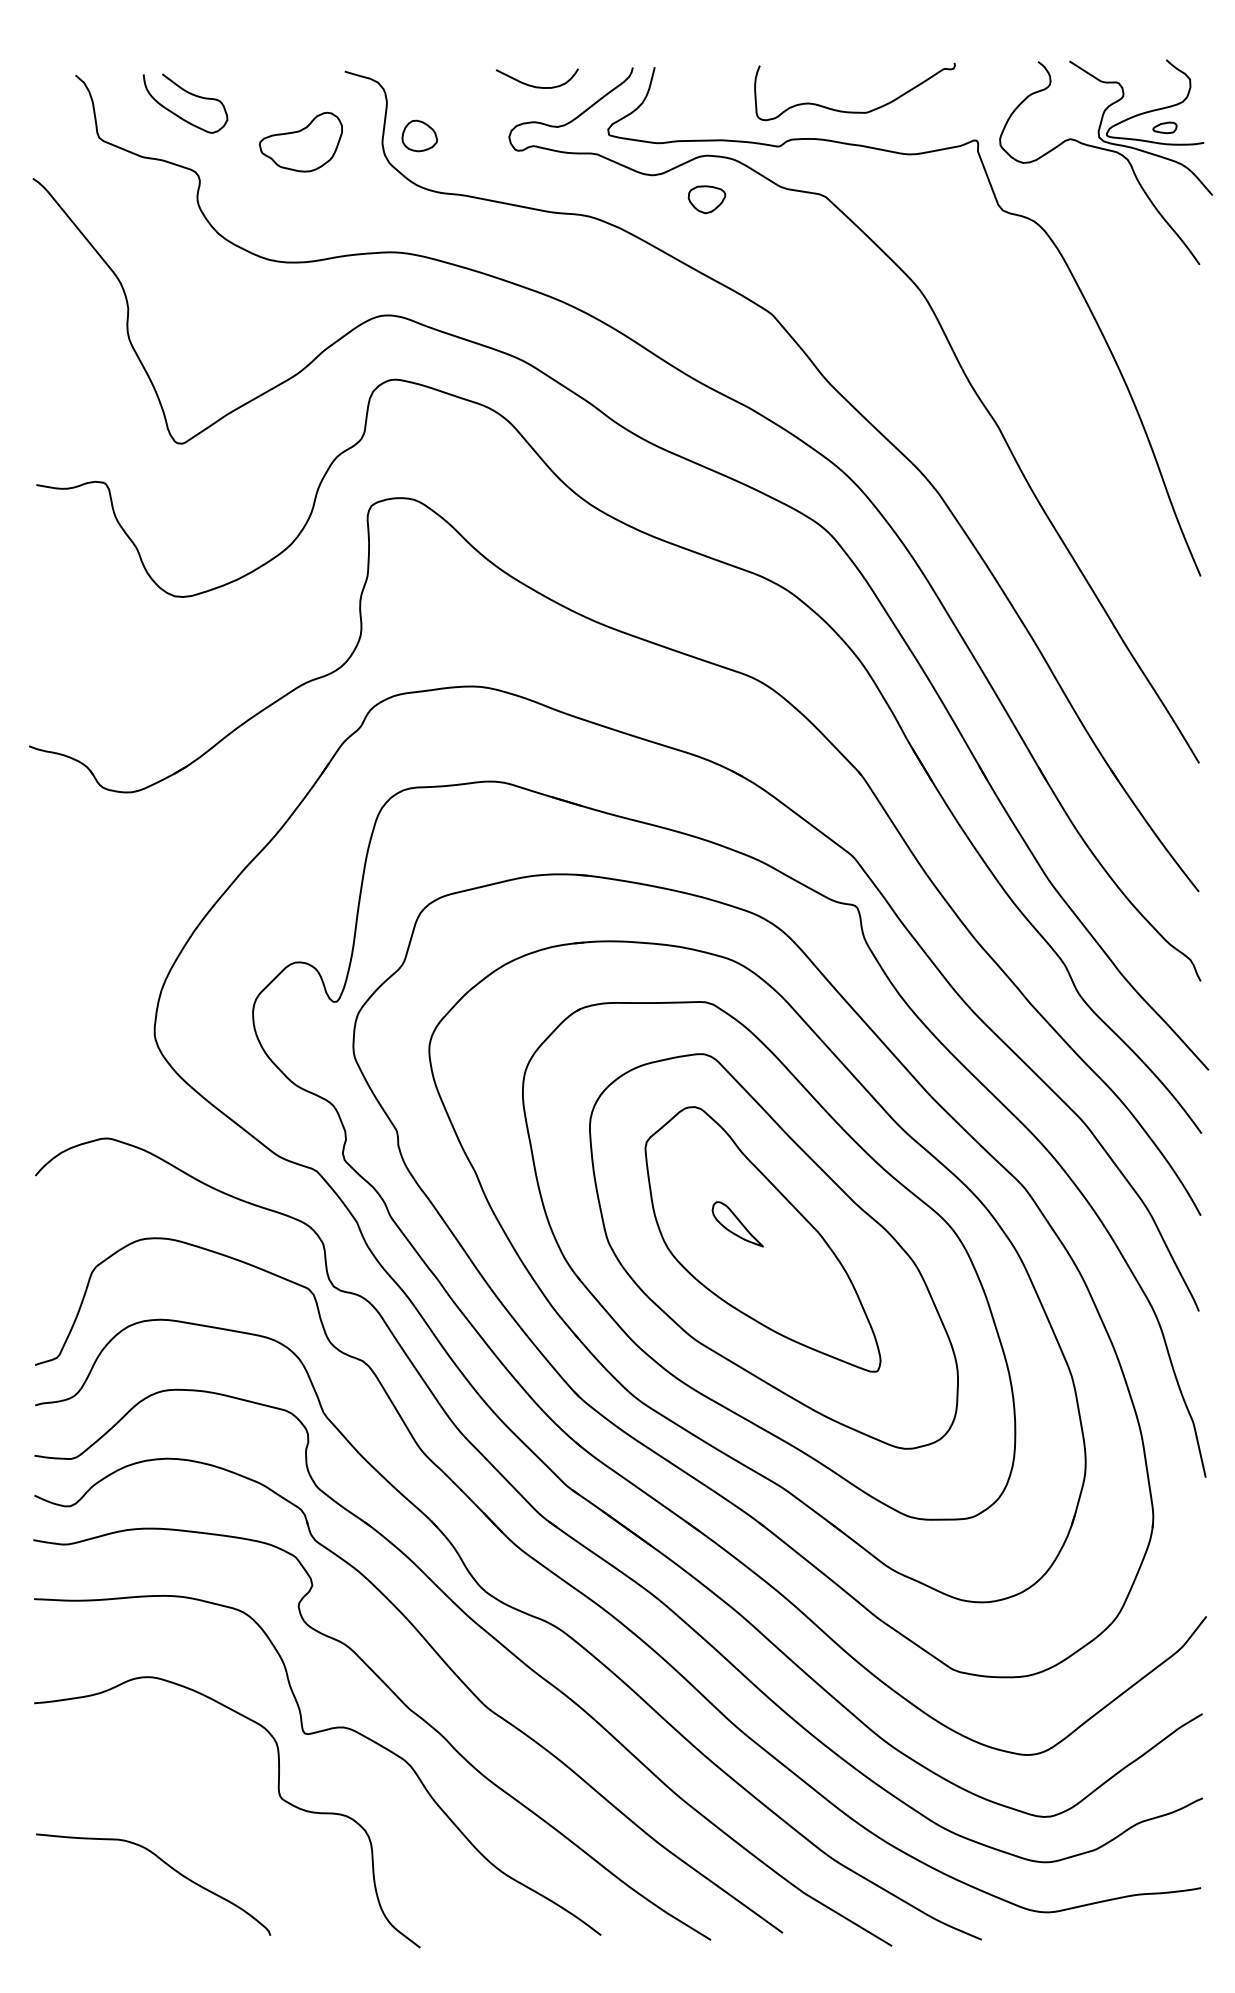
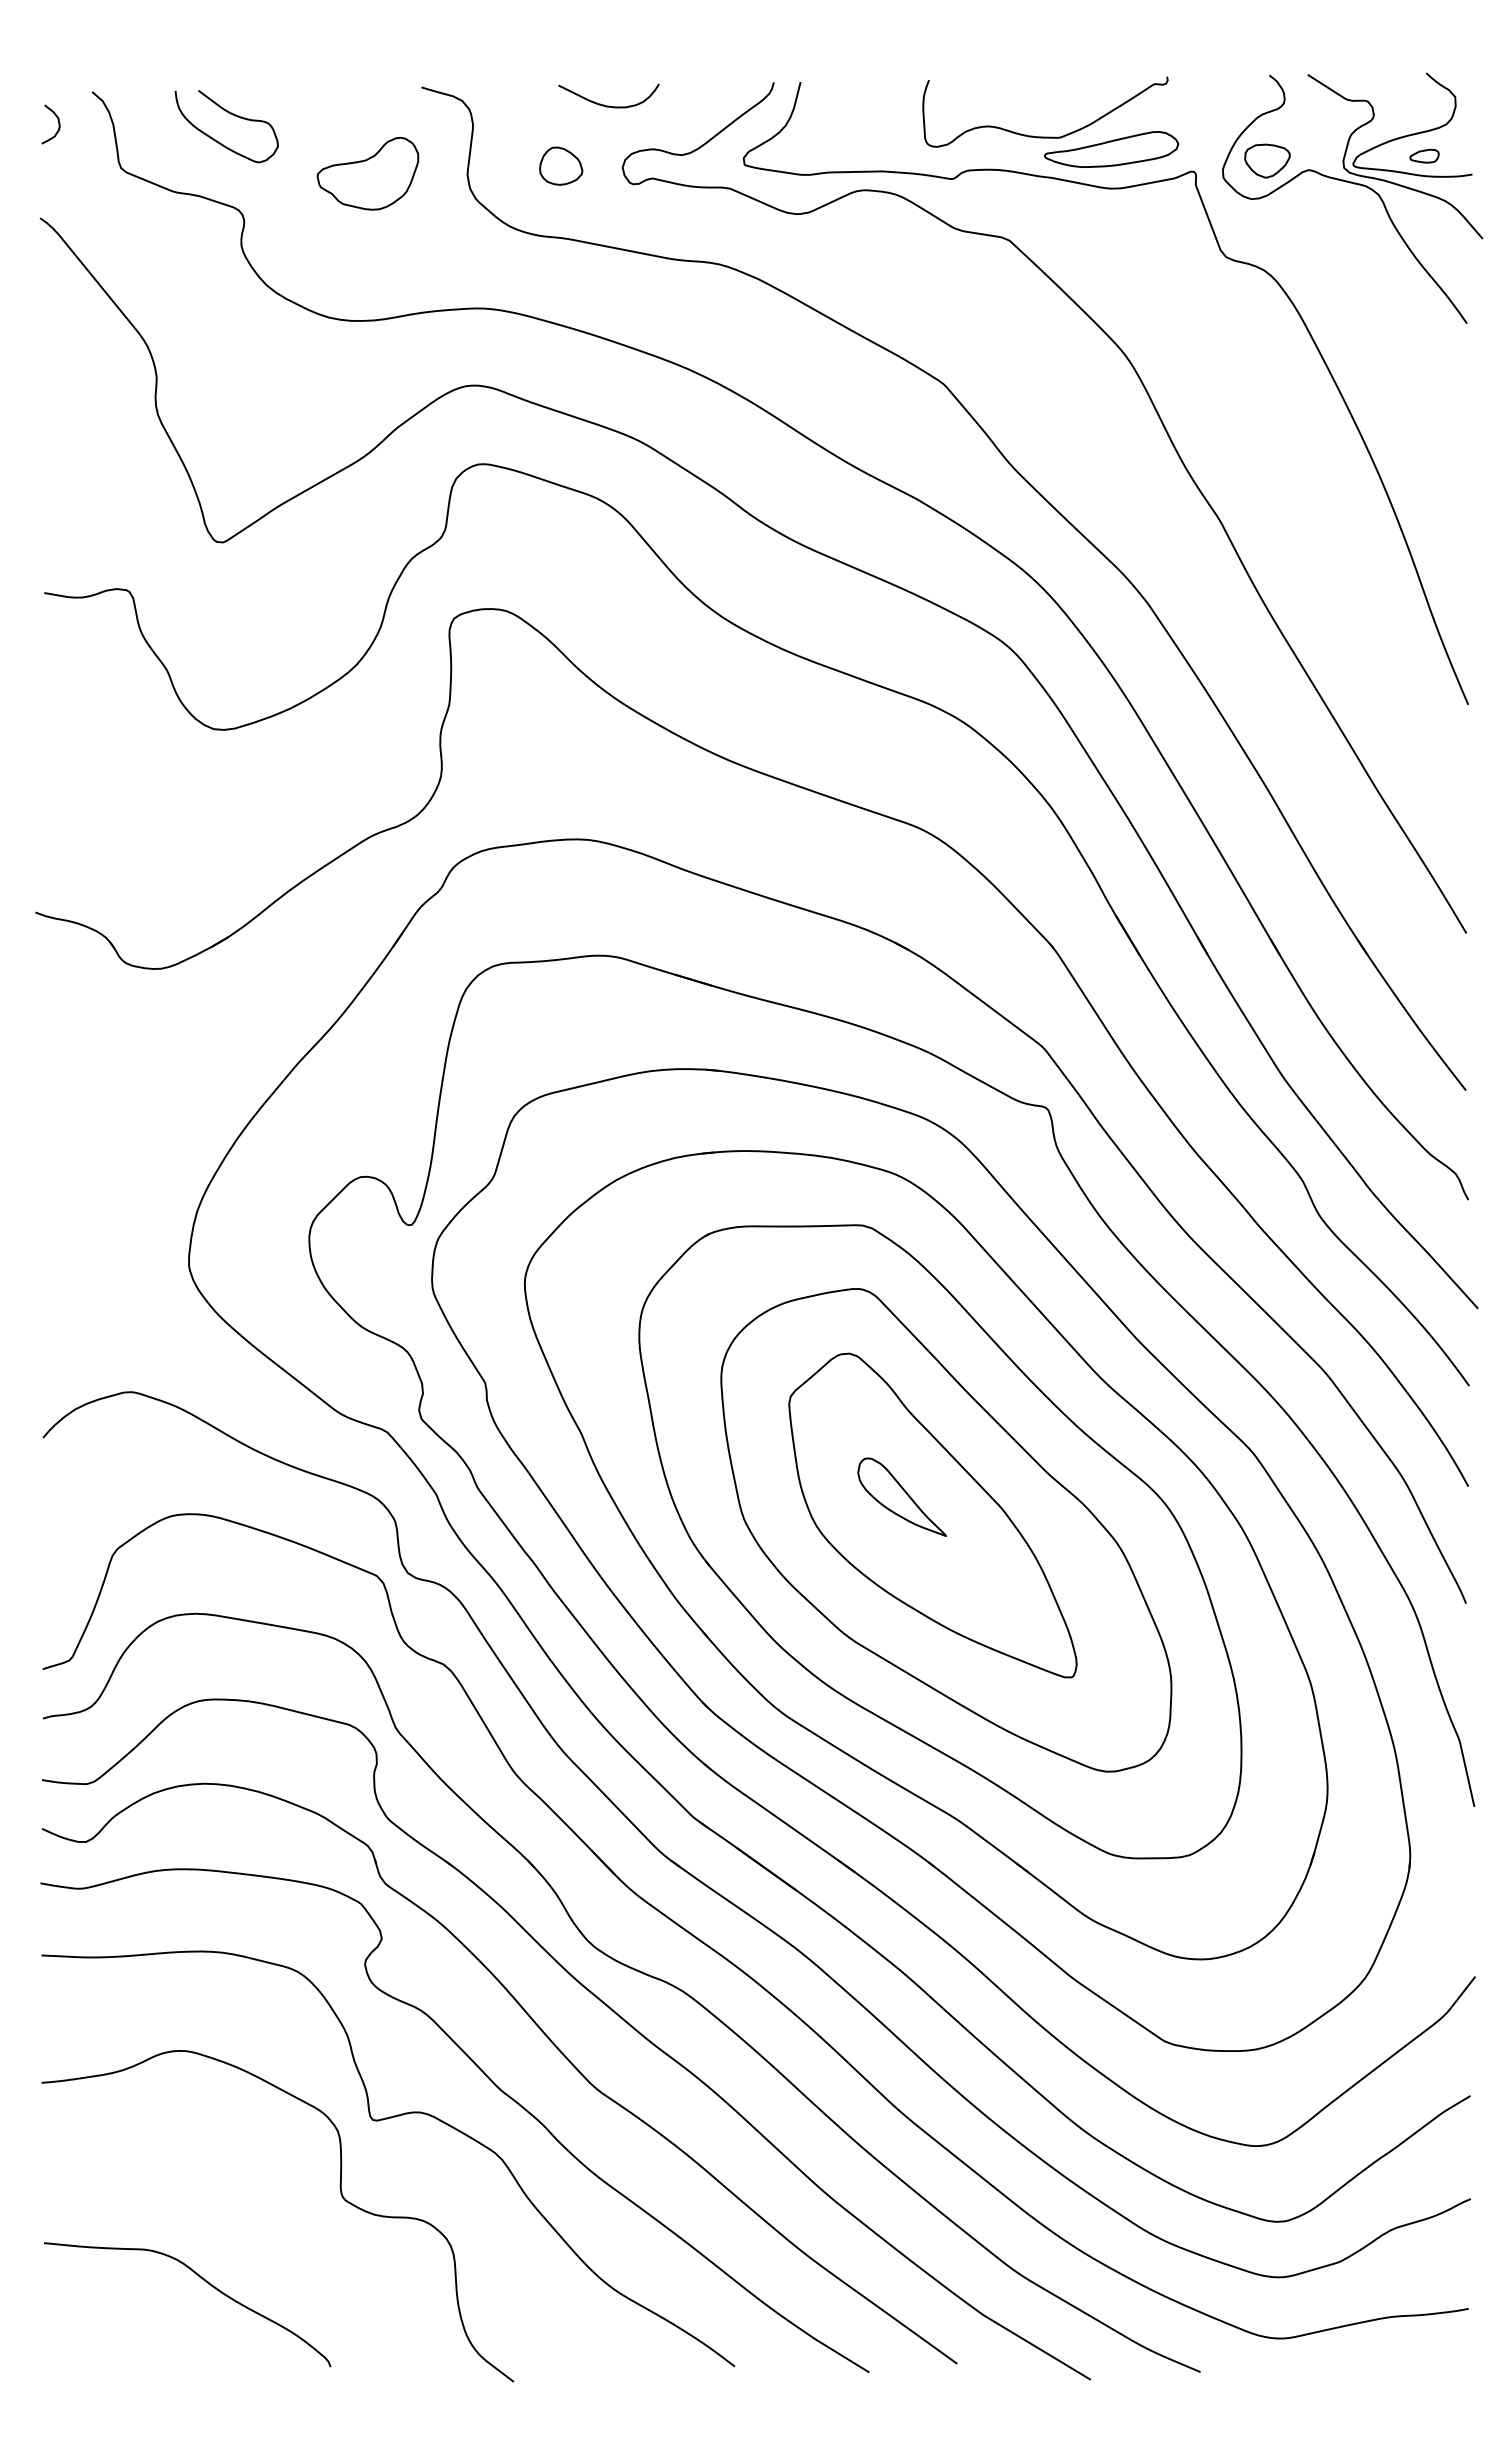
curve: (533, 85) -> (604, 104), moved
curve: (47, 101) -> (58, 124), added
part: (909, 122) -> (1111, 149), added
part: (420, 135) -> (561, 165), moved
part: (707, 199) -> (1267, 160), moved
part: (737, 1223) -> (901, 1496), size x1.43

